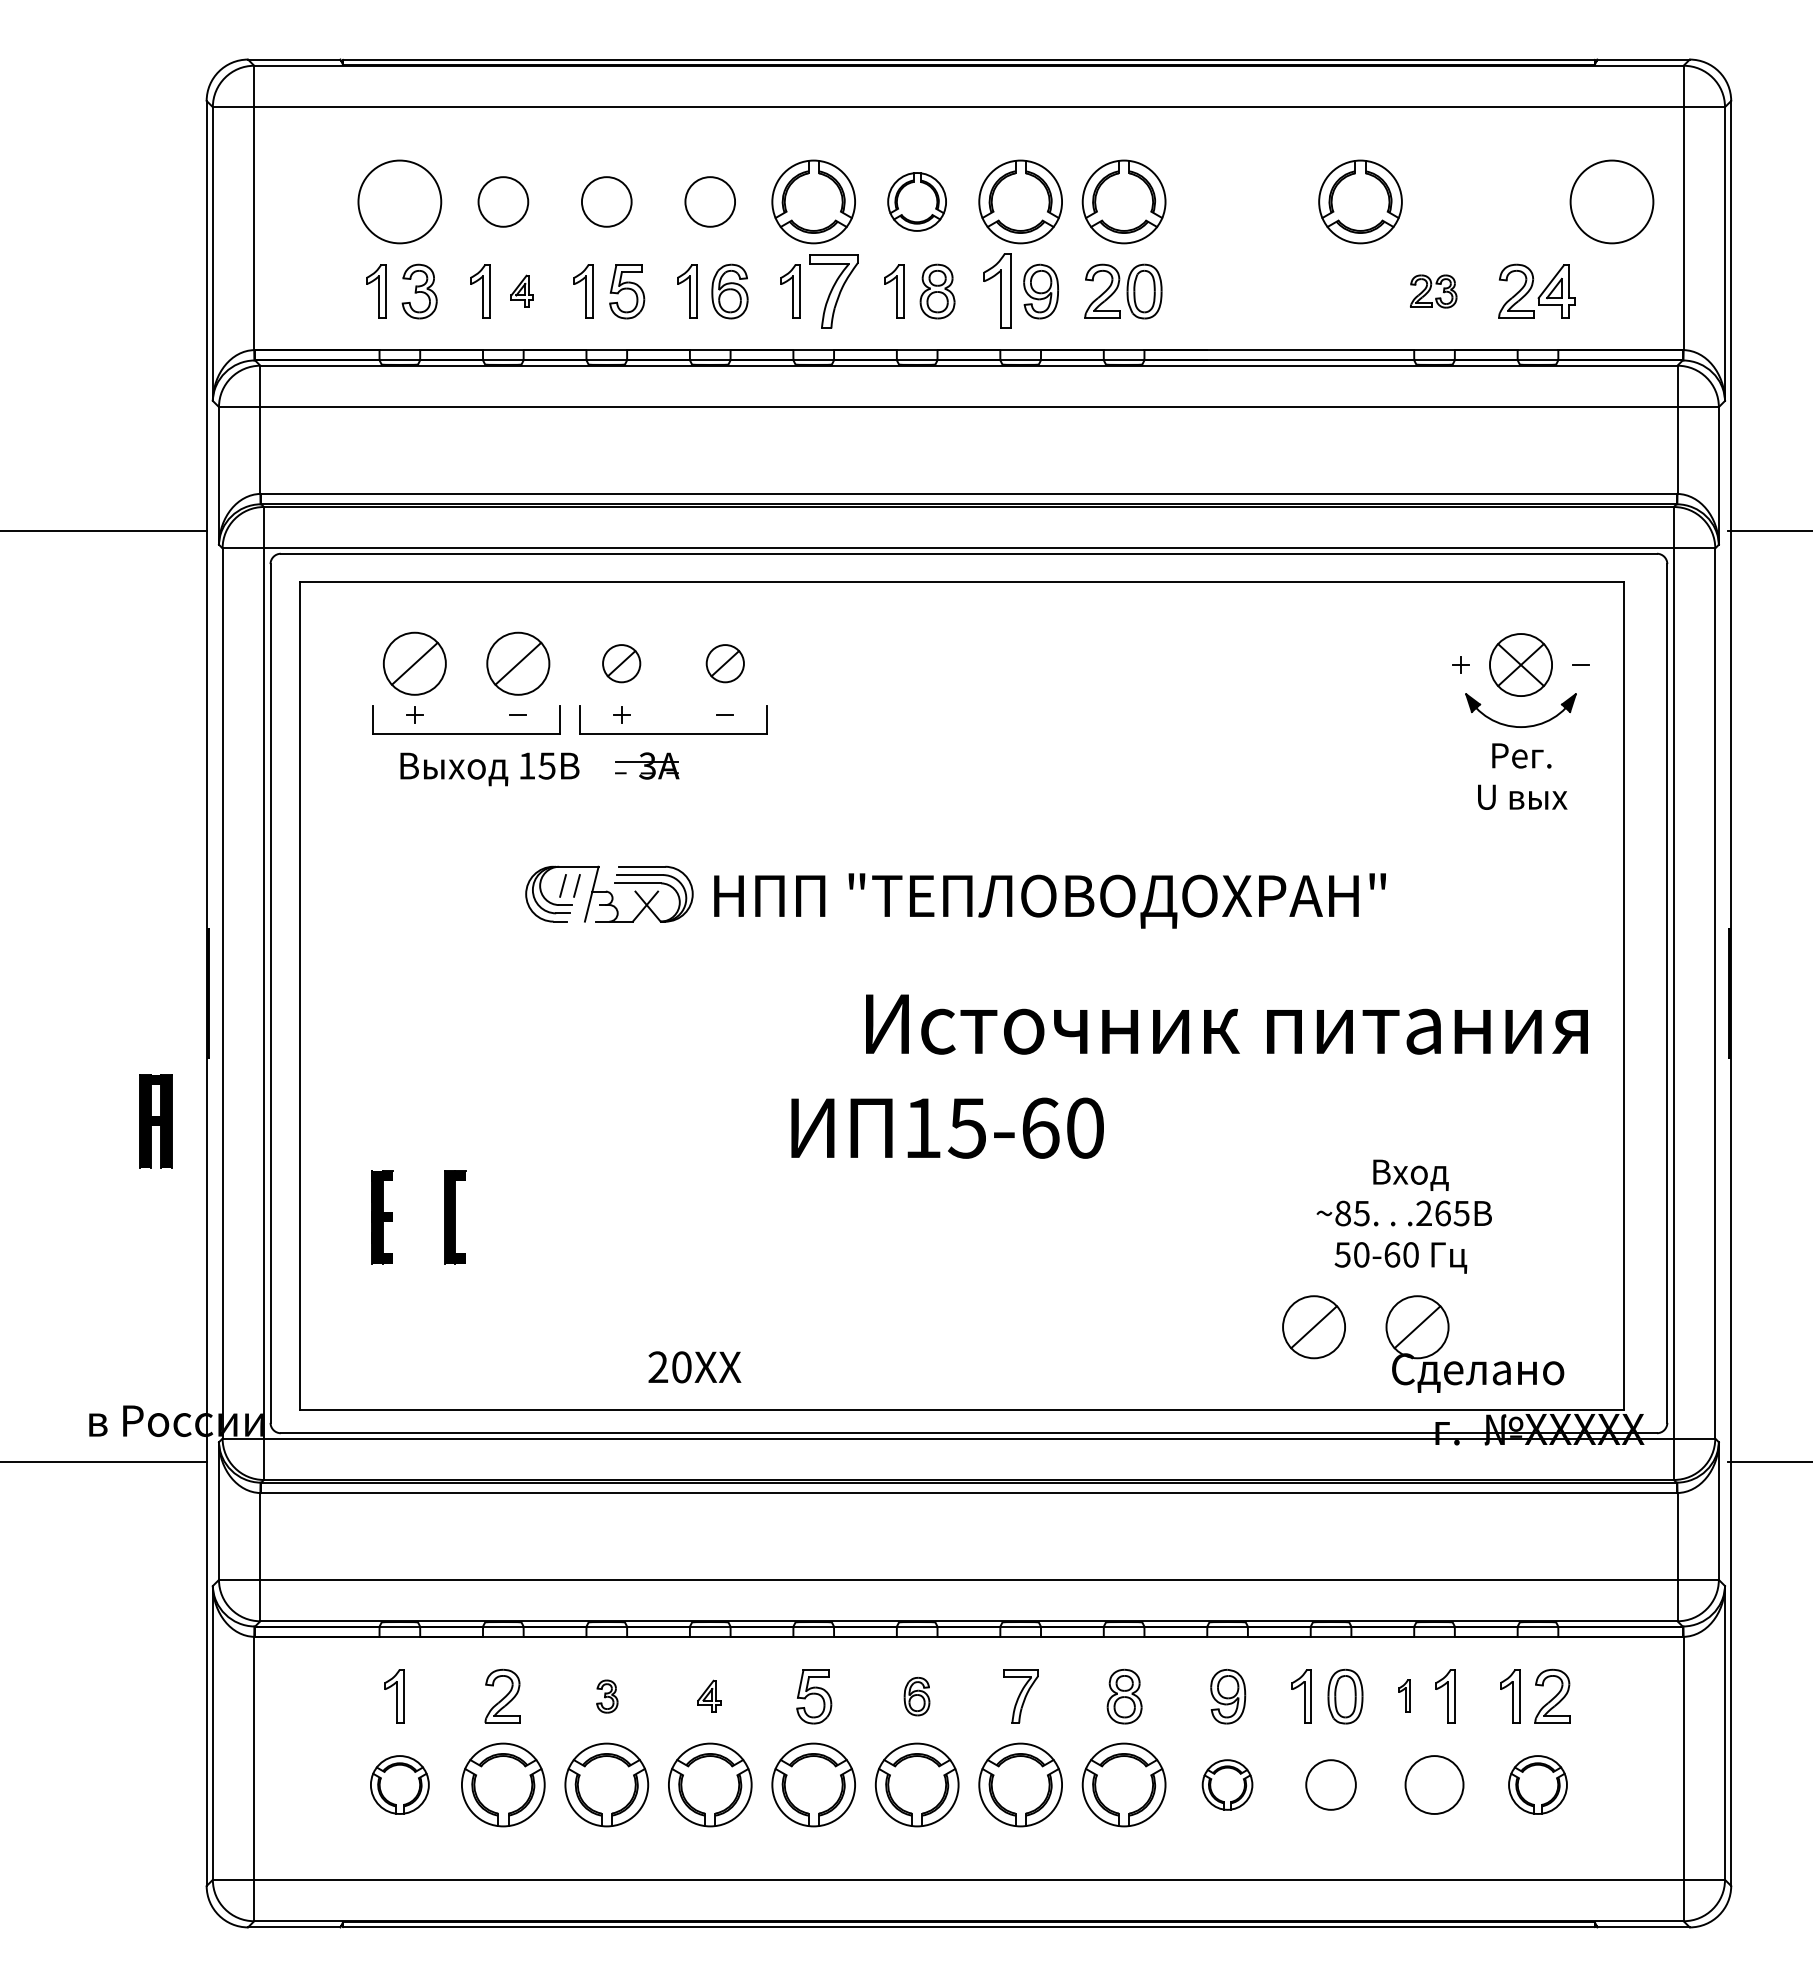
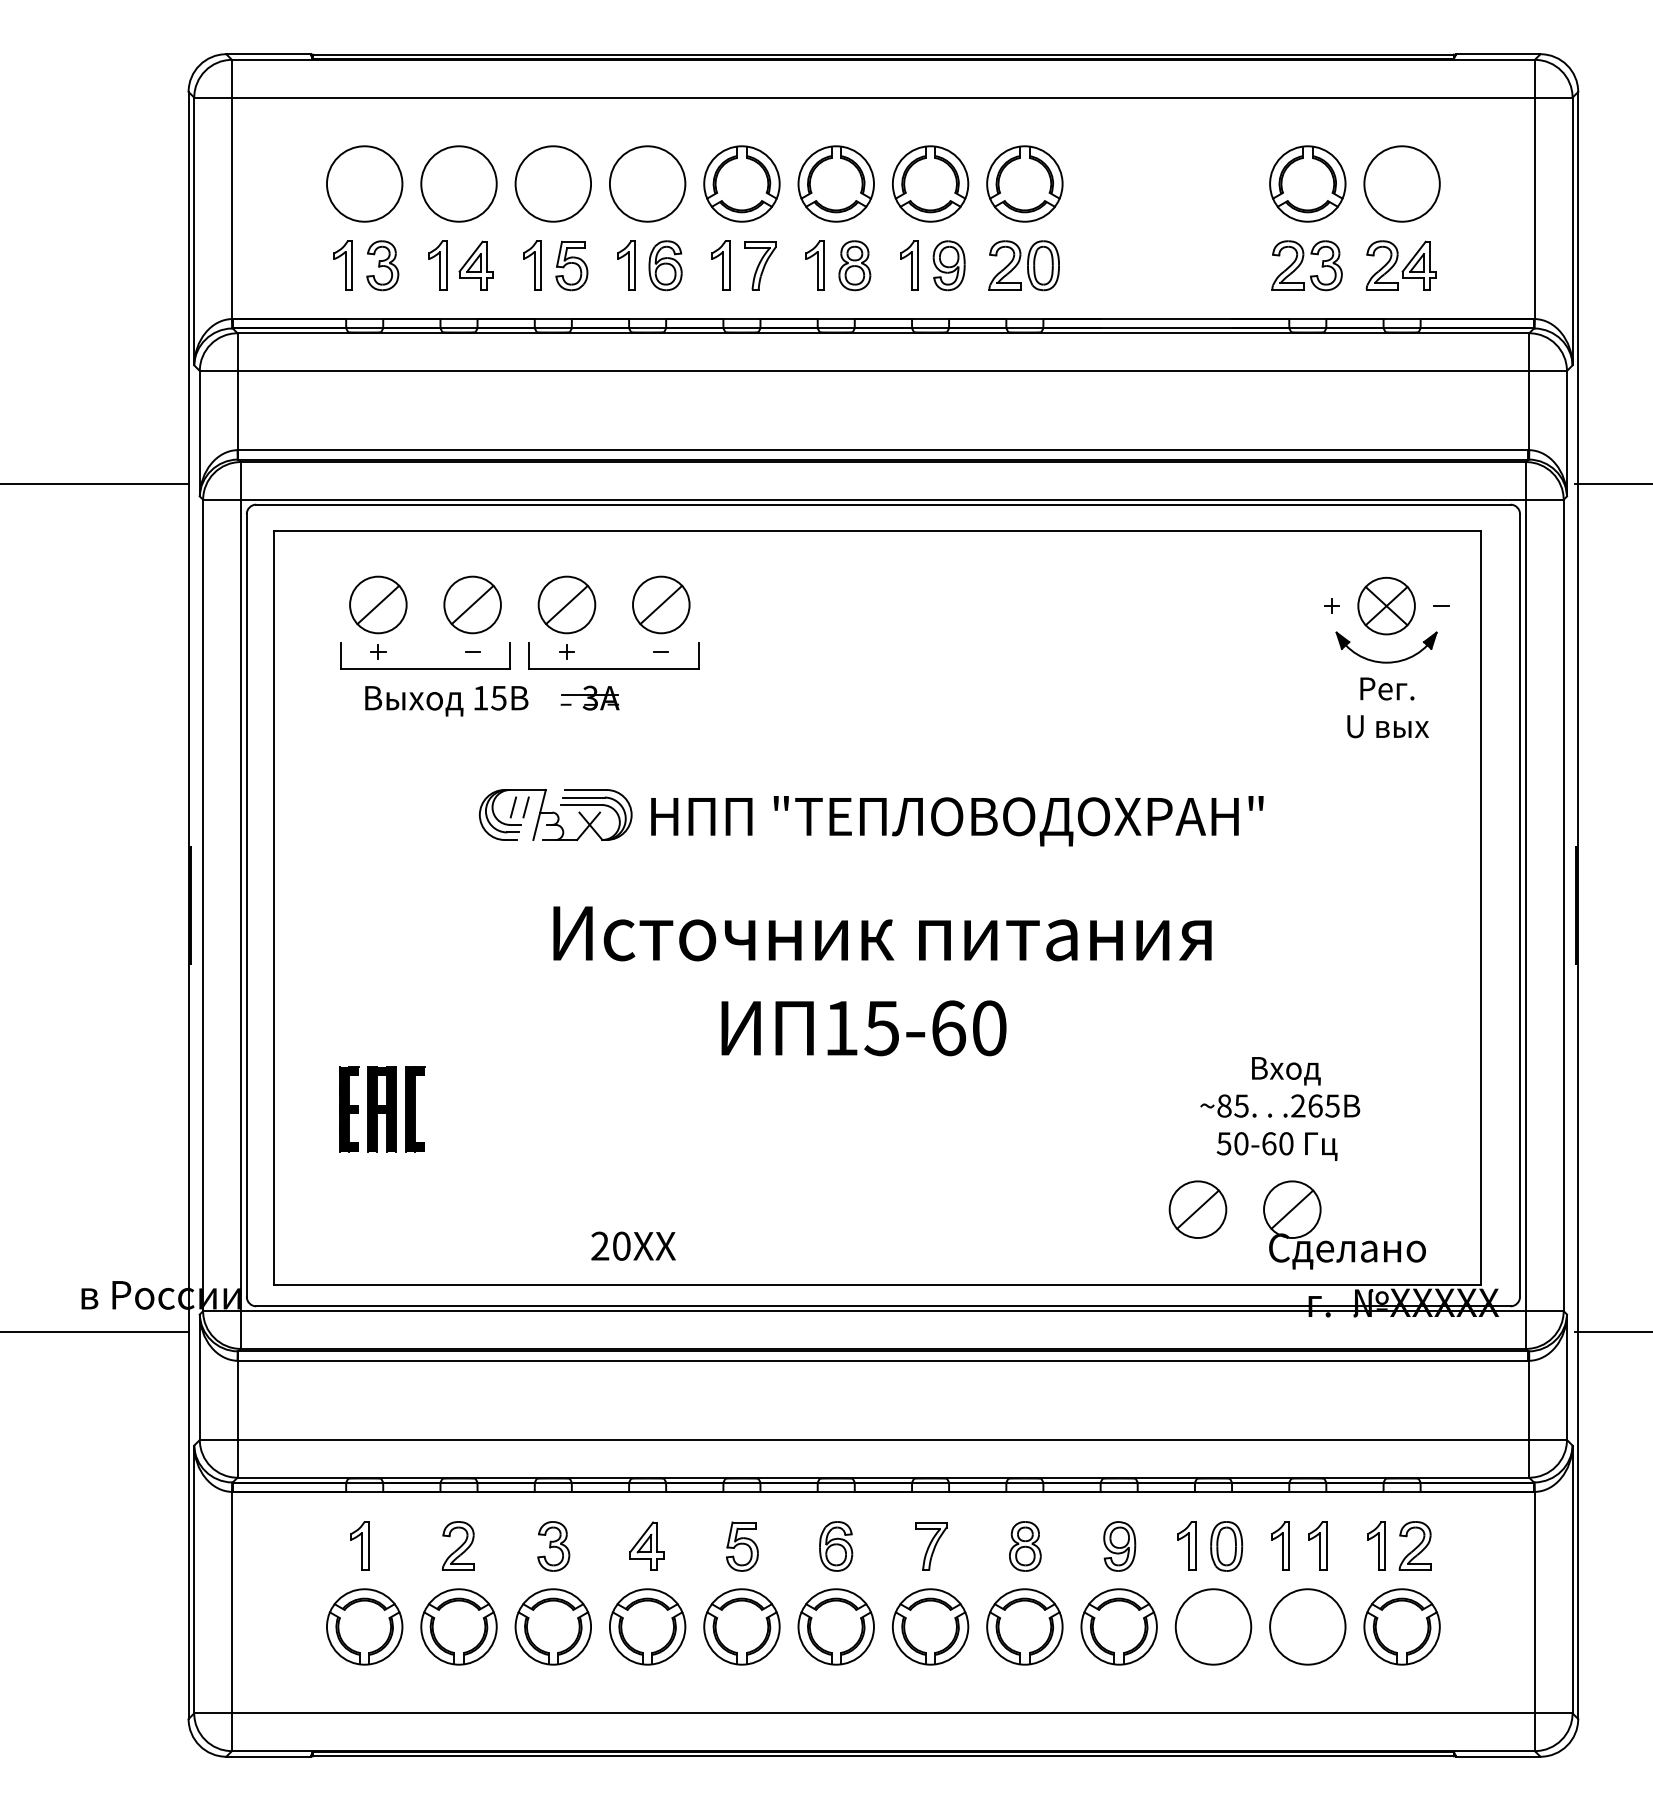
circle: (503, 201) -> (459, 183), size x1.67
circle: (606, 201) -> (553, 183), size x1.67
circle: (709, 201) -> (646, 183), size x1.67
part: (916, 201) -> (835, 183), size x1.43
part: (1360, 201) -> (1307, 183), moved
circle: (1611, 201) -> (1401, 183), moved
part: (522, 291) -> (476, 265), size x1.67
part: (833, 291) -> (759, 265), size x0.71
part: (997, 291) -> (909, 265), size x0.71
part: (1433, 291) -> (1306, 265), size x1.67
part: (621, 663) -> (566, 604), size x1.67
part: (725, 663) -> (661, 604), size x1.67
text: (1226, 1024) -> (882, 933), moved
part: (155, 1121) -> (381, 1109), moved
part: (607, 1696) -> (553, 1546), size x1.67
part: (709, 1696) -> (646, 1546), size x1.67
part: (916, 1696) -> (835, 1546), size x1.43
part: (1404, 1696) -> (1280, 1546), size x1.67
part: (399, 1784) -> (364, 1626), size x1.43
part: (1227, 1784) -> (1119, 1626), size x1.67
circle: (1330, 1784) -> (1212, 1626), size x1.67
circle: (1434, 1784) -> (1307, 1626), size x1.43
part: (1537, 1784) -> (1401, 1626), size x1.43

